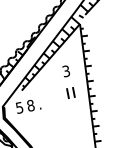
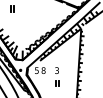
part: (68, 80) -> (57, 76), moved

